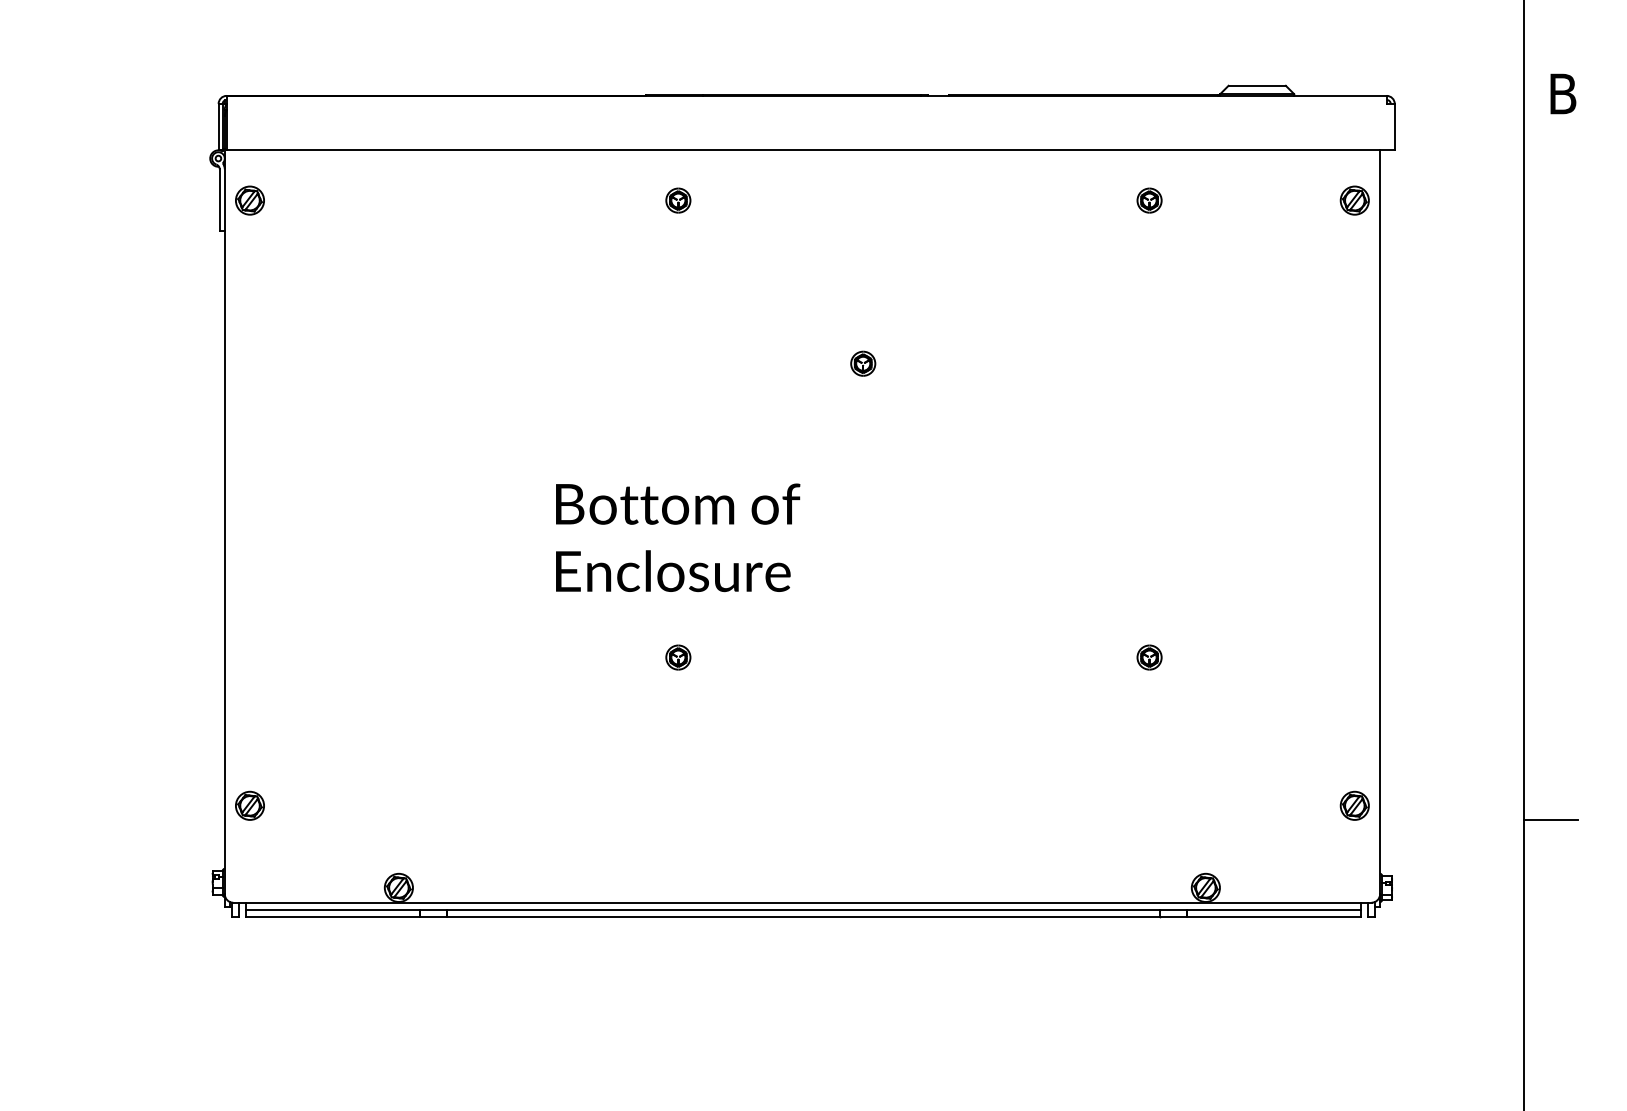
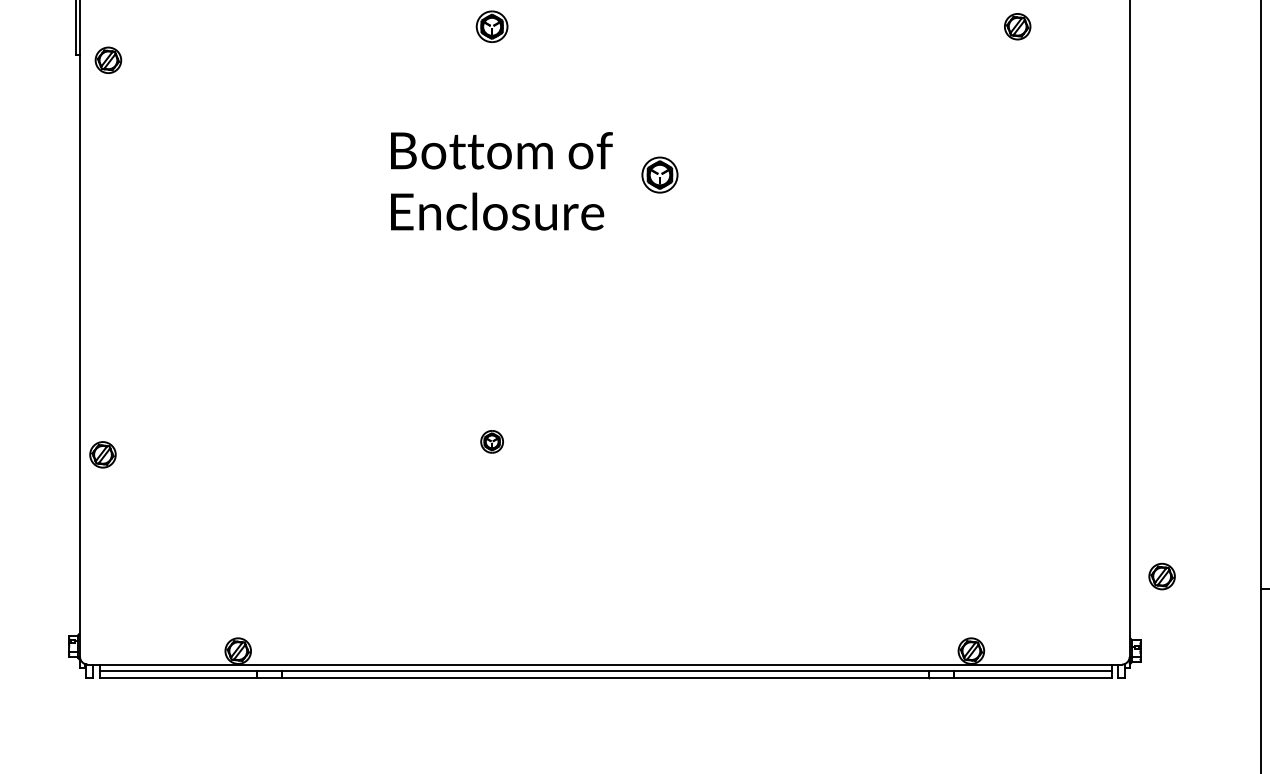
part: (249, 200) -> (107, 60), moved
part: (678, 200) -> (492, 26), size x1.4
part: (1149, 200) -> (920, 26), removed
part: (1354, 200) -> (1017, 26), moved
part: (863, 363) -> (660, 174), size x1.6
text: (678, 537) -> (502, 181), moved
part: (1149, 657) -> (920, 441), removed
part: (249, 805) -> (102, 454), moved
part: (1354, 805) -> (1161, 576), moved

